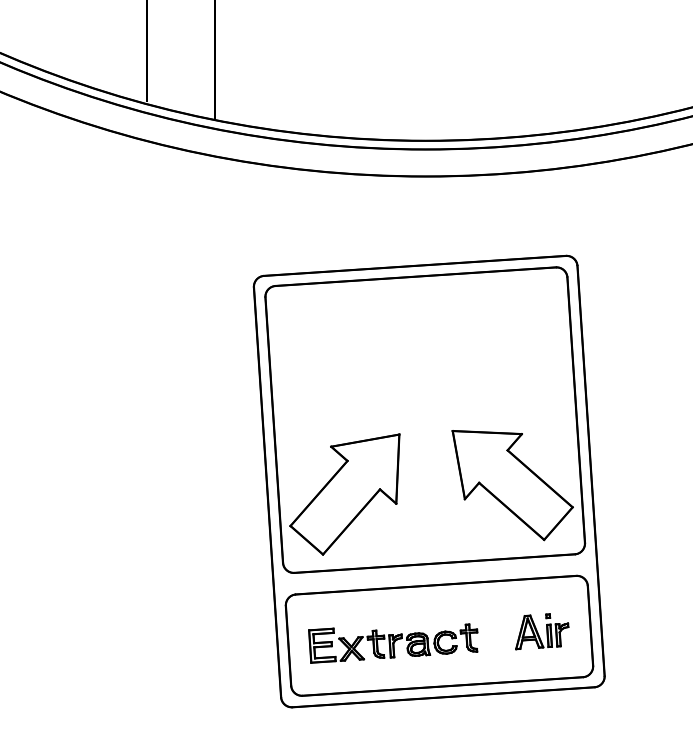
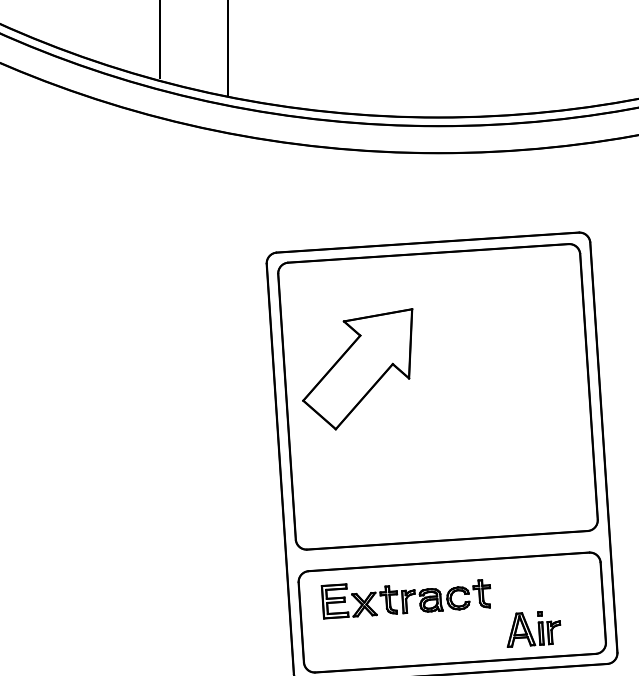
part: (512, 485) -> (525, 462), removed
part: (344, 494) -> (357, 369), moved
part: (542, 631) -> (534, 629), moved
part: (393, 643) -> (406, 599), moved

